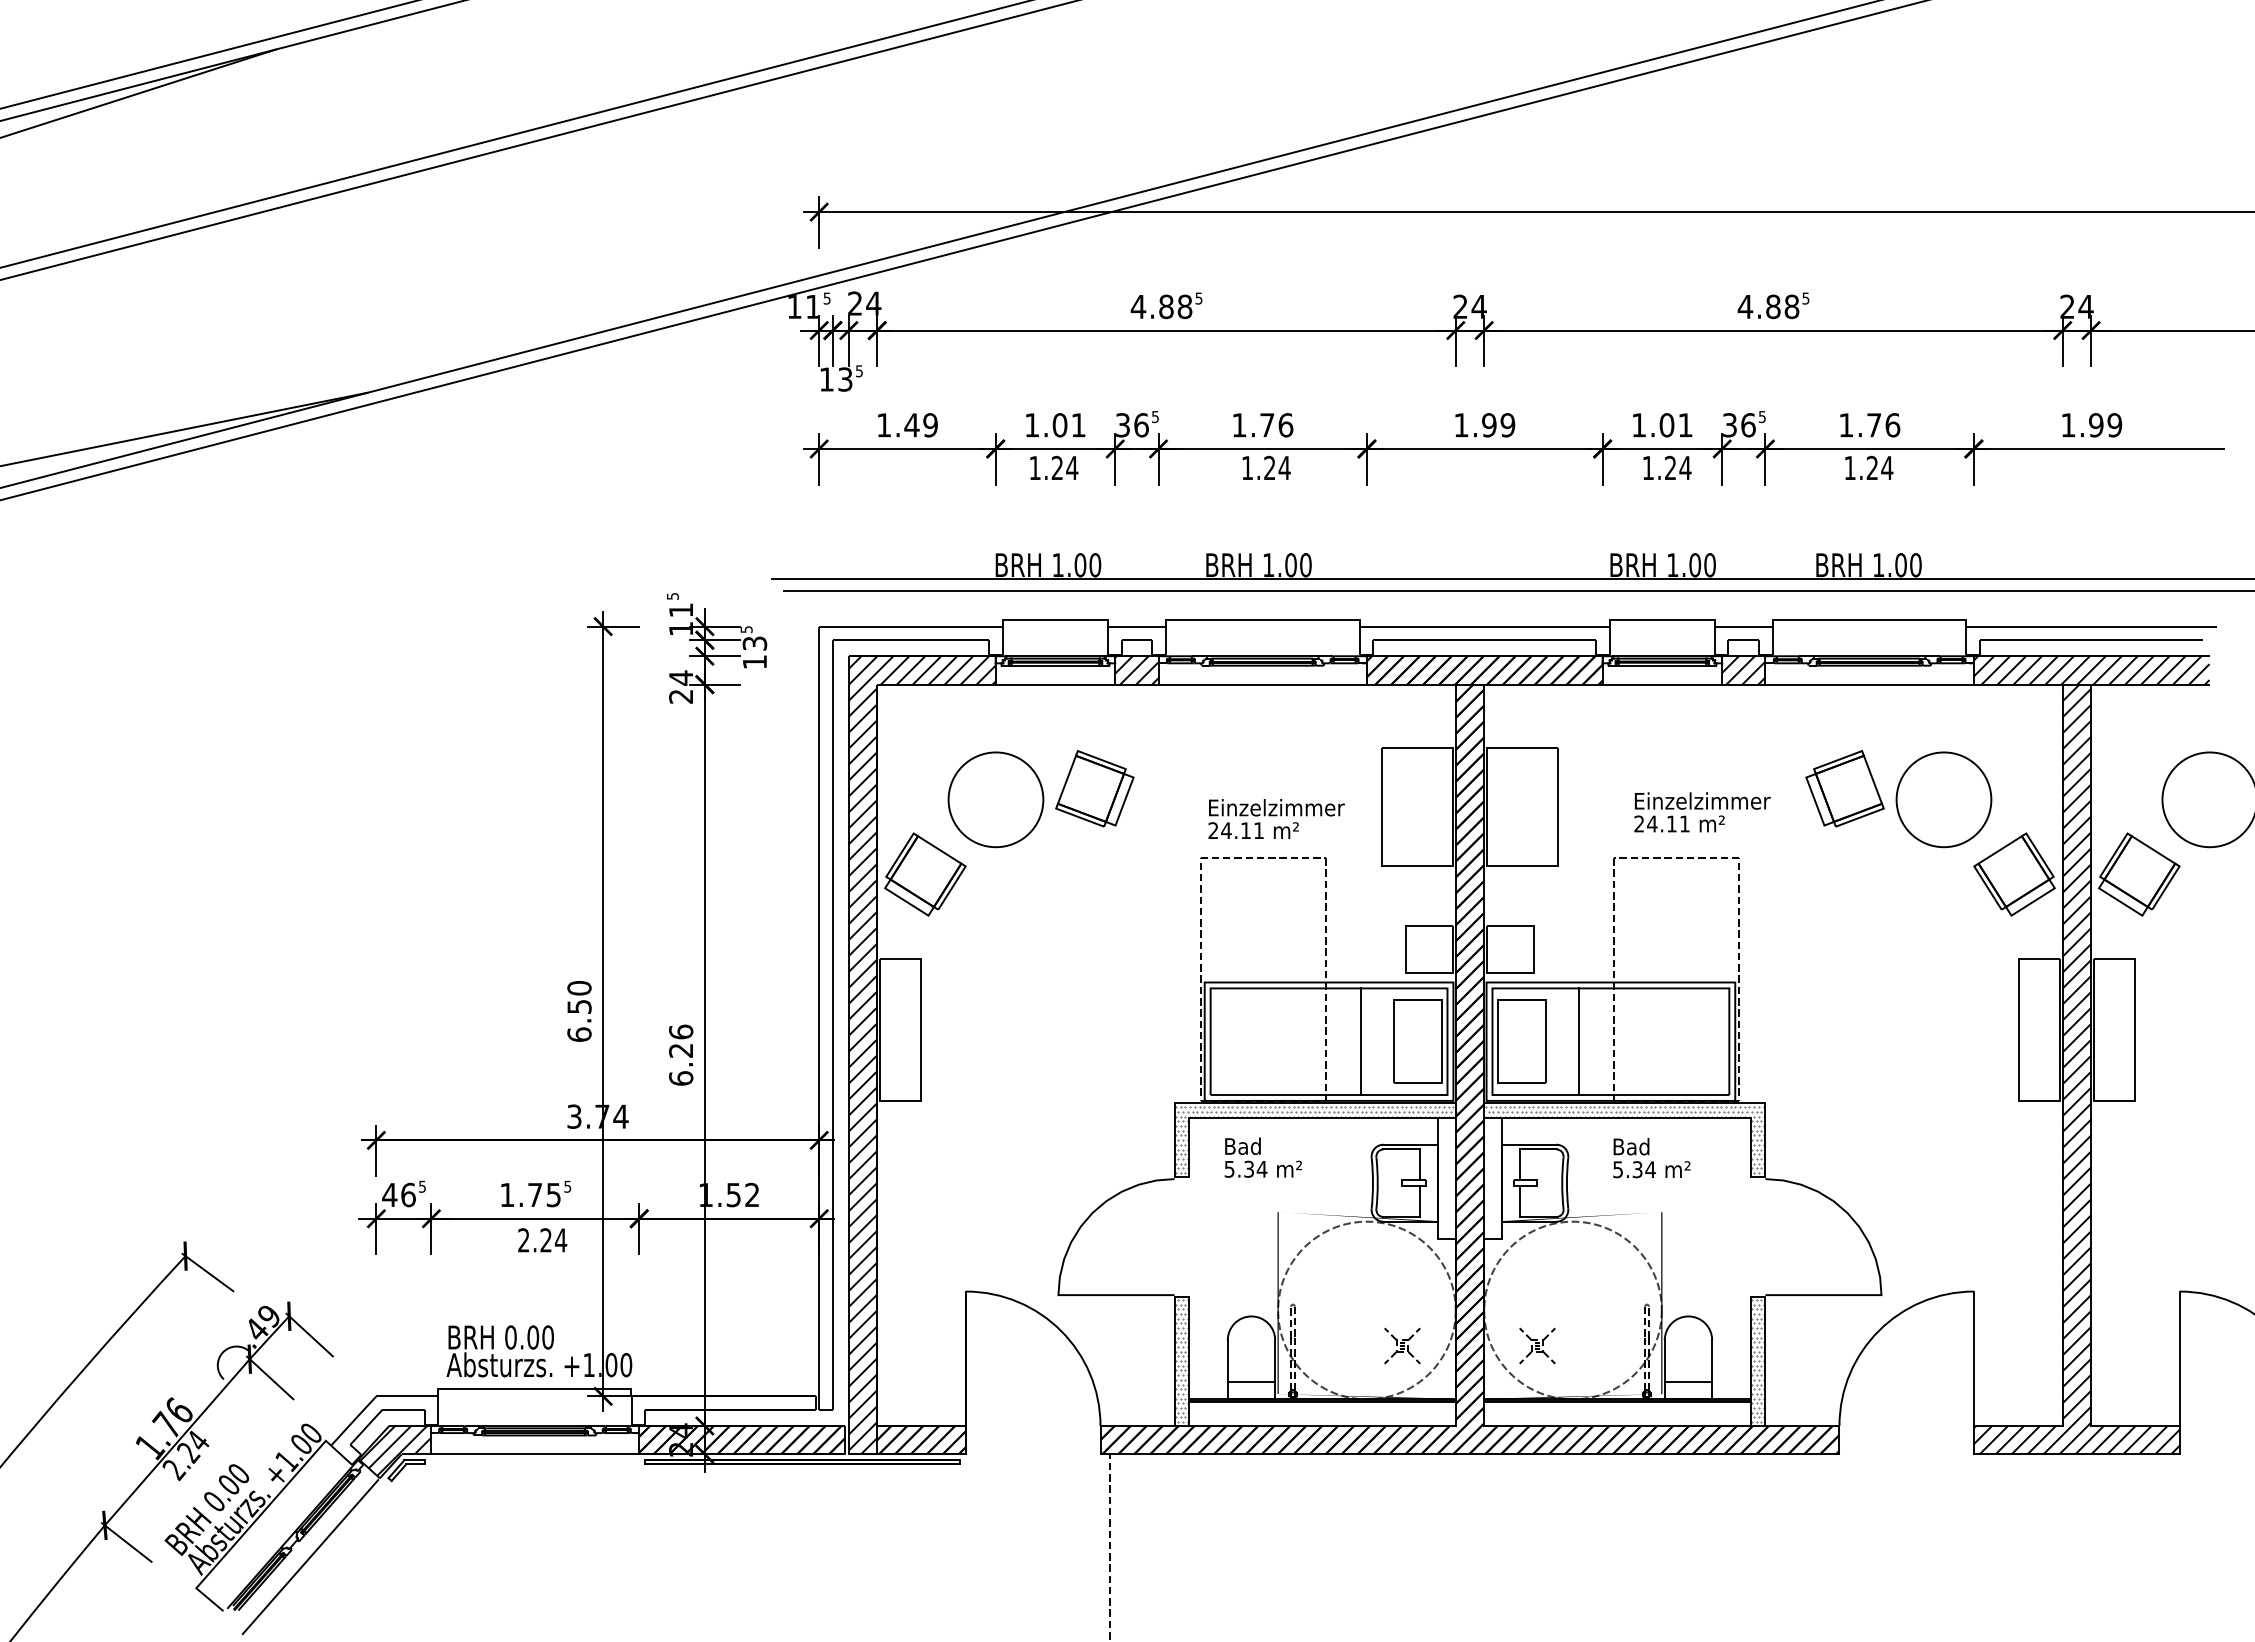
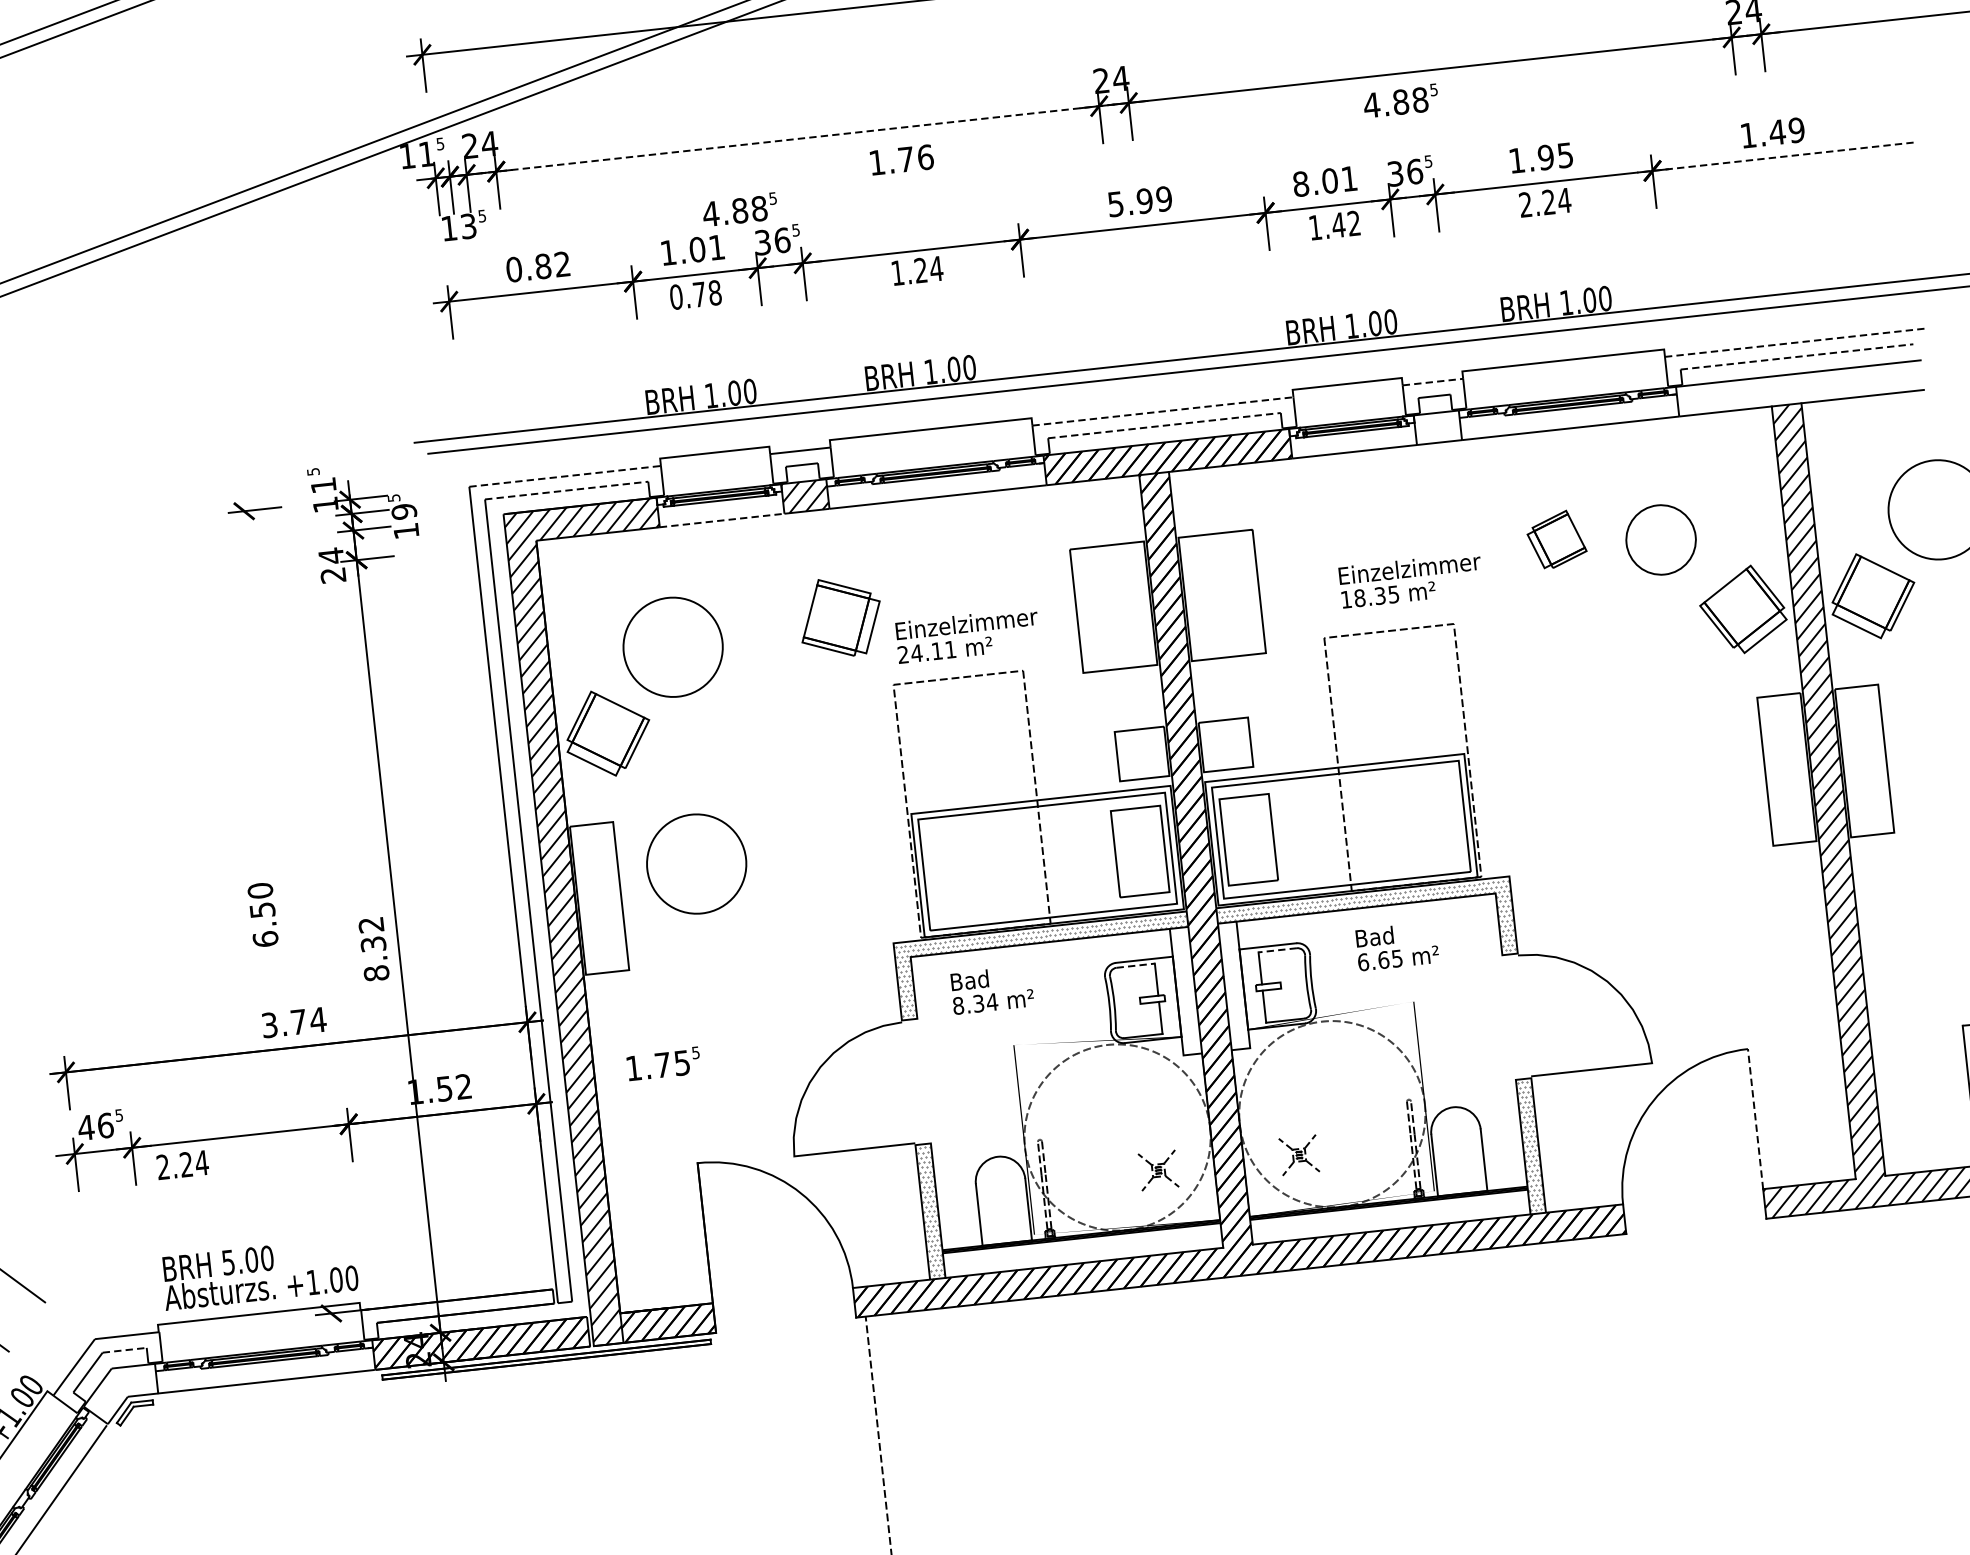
text: (1166, 305) -> (740, 209), moved
text: (1773, 305) -> (1400, 100), moved
line: (1166, 330) -> (797, 138), solid -> dashed
text: (906, 425) -> (537, 267), 1.49 -> 0.82
text: (1263, 425) -> (902, 160), moved
text: (1461, 425) -> (1115, 204), 1.99 -> 5.99
text: (1639, 425) -> (1301, 184), 1.01 -> 8.01
text: (1883, 425) -> (1555, 156), 1.76 -> 1.95
text: (2095, 425) -> (1776, 132), 1.99 -> 1.49
line: (2091, 448) -> (1775, 157), solid -> dashed
text: (1053, 467) -> (695, 294), 1.24 -> 0.78
text: (1677, 467) -> (1345, 223), 1.24 -> 1.42
text: (1849, 467) -> (1525, 204), 1.24 -> 2.24
line: (911, 626) -> (565, 476), solid -> dashed
line: (1485, 626) -> (1163, 411), solid -> dashed
line: (1744, 626) -> (1433, 381), solid -> dashed
line: (2092, 626) -> (1796, 342), solid -> dashed
line: (911, 640) -> (567, 490), solid -> dashed
line: (1484, 640) -> (1164, 425), solid -> dashed
line: (2091, 640) -> (1796, 357), solid -> dashed
text: (754, 643) -> (403, 511), 13 -> 19
hatch: (1743, 670) -> (1437, 427), removed
hatch: (2091, 670) -> (1800, 388), removed
line: (1055, 684) -> (722, 520), solid -> dashed
part: (1094, 788) -> (840, 617), moved
part: (1844, 788) -> (1556, 539), size x0.7
circle: (1943, 799) -> (1660, 539), size x0.7
text: (1661, 823) -> (1369, 596), 24.11 -> 18.35
circle: (995, 1007) -> (696, 863), added
line: (603, 1011) -> (288, 912), removed
line: (1361, 1041) -> (1081, 857), removed
line: (1578, 1041) -> (1307, 833), removed
text: (681, 1054) -> (374, 948), 6.26 -> 8.32
line: (1402, 1149) -> (1136, 965), solid -> dashed
line: (1537, 1149) -> (1277, 950), solid -> dashed
text: (1229, 1168) -> (958, 1005), 5.34 -> 8.34
text: (1634, 1169) -> (1380, 960), 5.34 -> 6.65
text: (536, 1193) -> (664, 1063), moved
text: (542, 1240) -> (182, 1165), moved
text: (510, 1337) -> (228, 1262), 0.00 -> 5.00
line: (1973, 1358) -> (1755, 1118), solid -> dashed
line: (1251, 1381) -> (1005, 1224), removed
line: (1688, 1381) -> (1460, 1175), removed
line: (403, 1410) -> (124, 1350), solid -> dashed
hatch: (395, 1450) -> (121, 1393), removed

